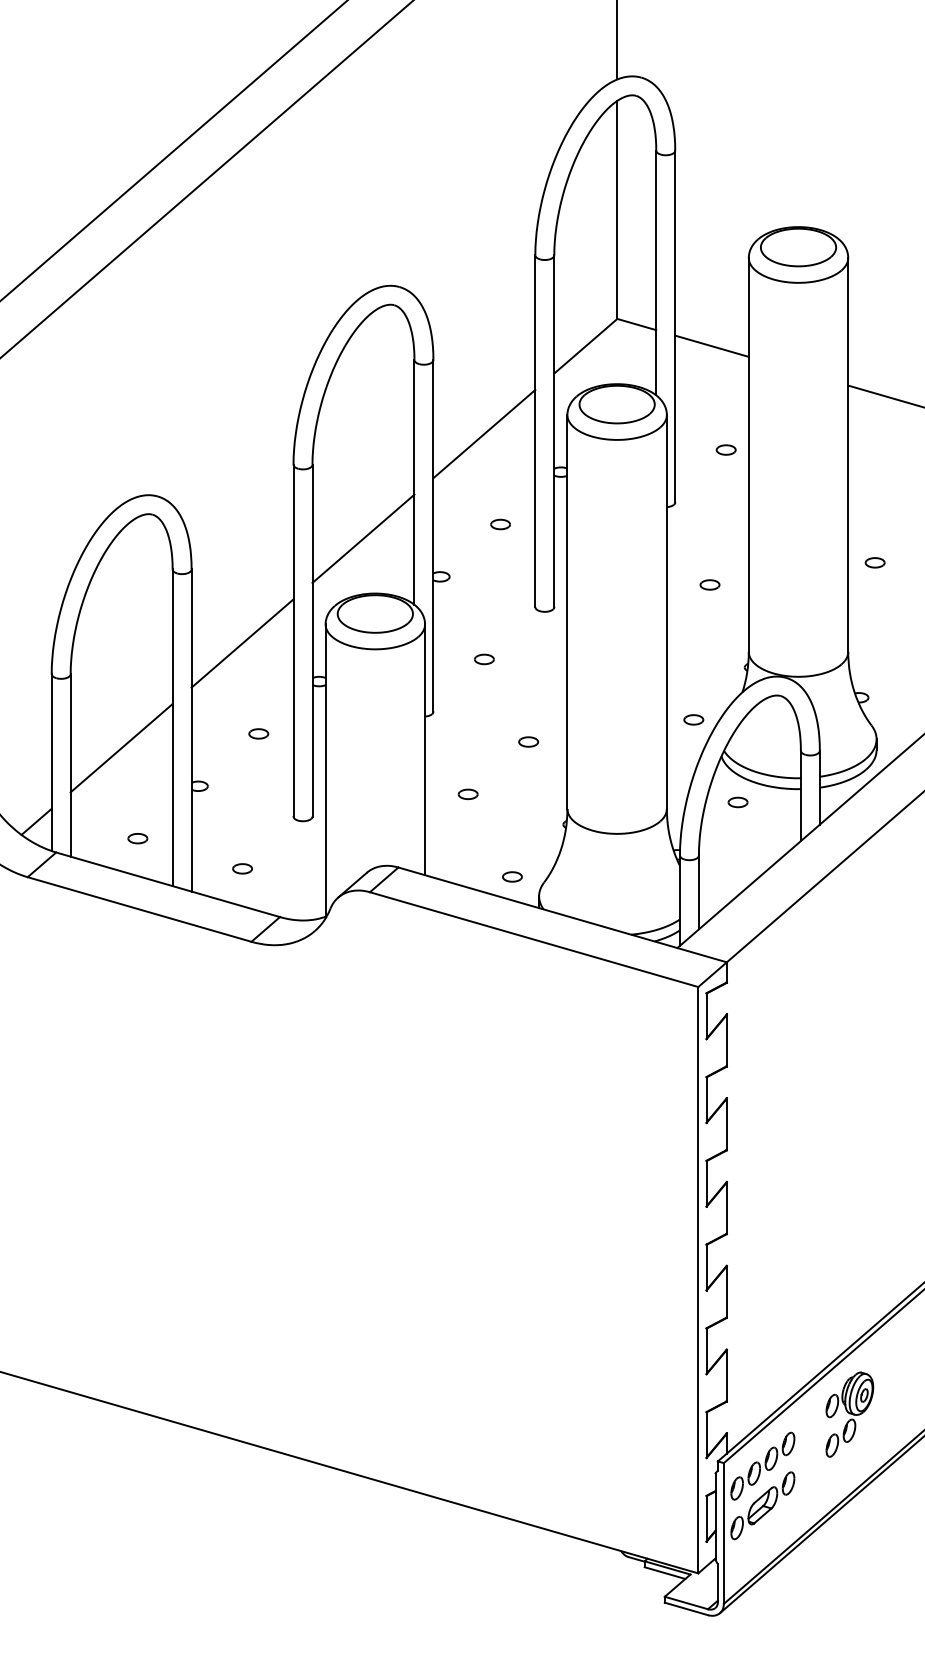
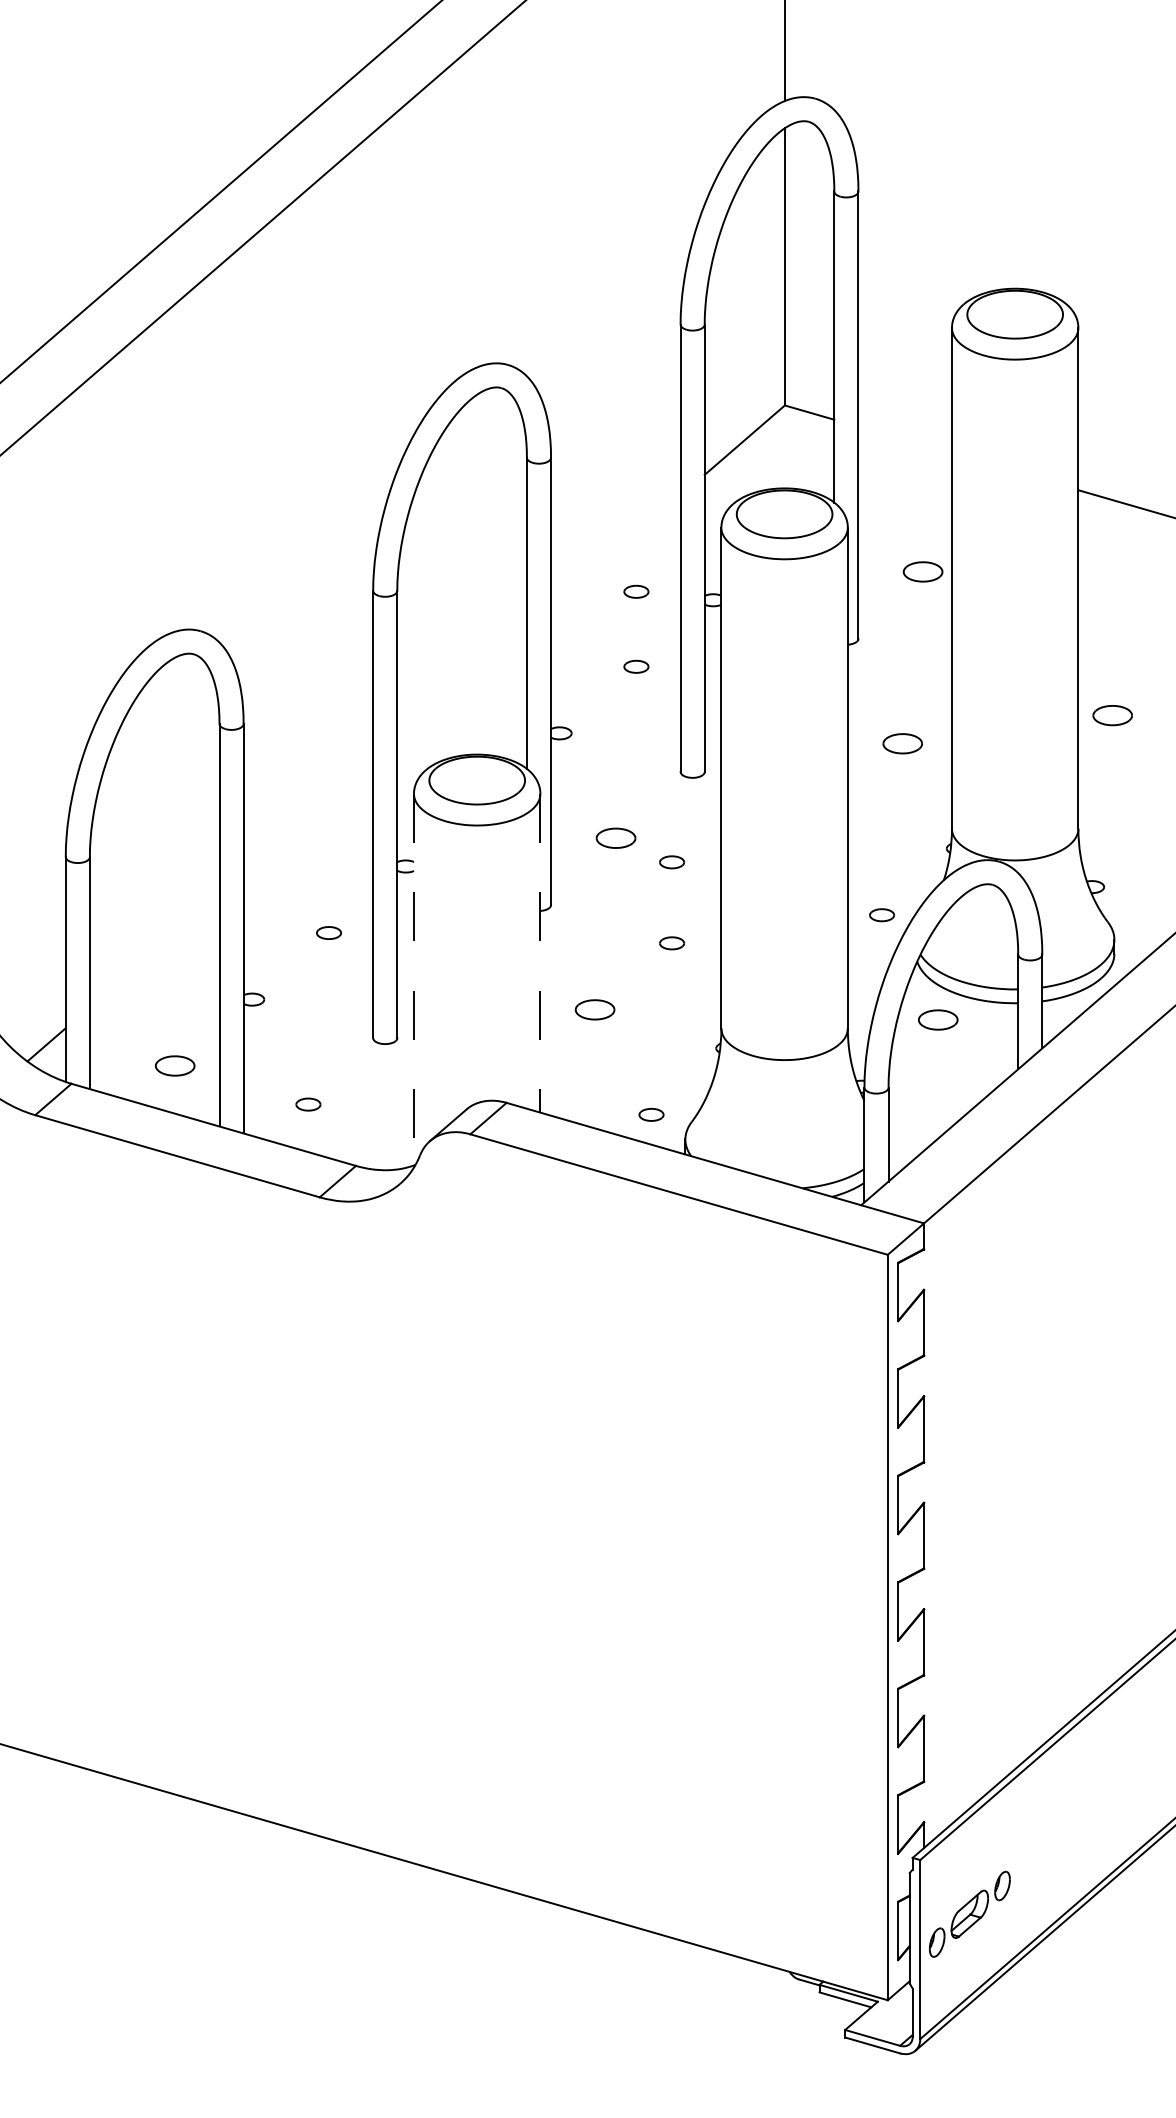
line: (711, 345) -> (904, 439), removed
line: (484, 433) -> (615, 551), removed
part: (726, 450) -> (923, 572), size x1.6
part: (500, 465) -> (636, 591), added
line: (362, 538) -> (461, 684), removed
part: (875, 562) -> (1112, 715), size x1.6
part: (709, 584) -> (902, 743), size x1.6
line: (242, 643) -> (308, 817), removed
part: (484, 659) -> (615, 838), size x1.6
part: (528, 678) -> (672, 862), added
line: (121, 748) -> (154, 951), removed
line: (425, 750) -> (540, 953), solid -> dashed
line: (325, 770) -> (413, 979), solid -> dashed
part: (468, 794) -> (595, 1009), size x1.6
part: (738, 802) -> (938, 1020), size x1.6
part: (138, 838) -> (175, 1066), size x1.6
part: (849, 1414) -> (1080, 1798), removed
part: (762, 1465) -> (969, 1863), removed

